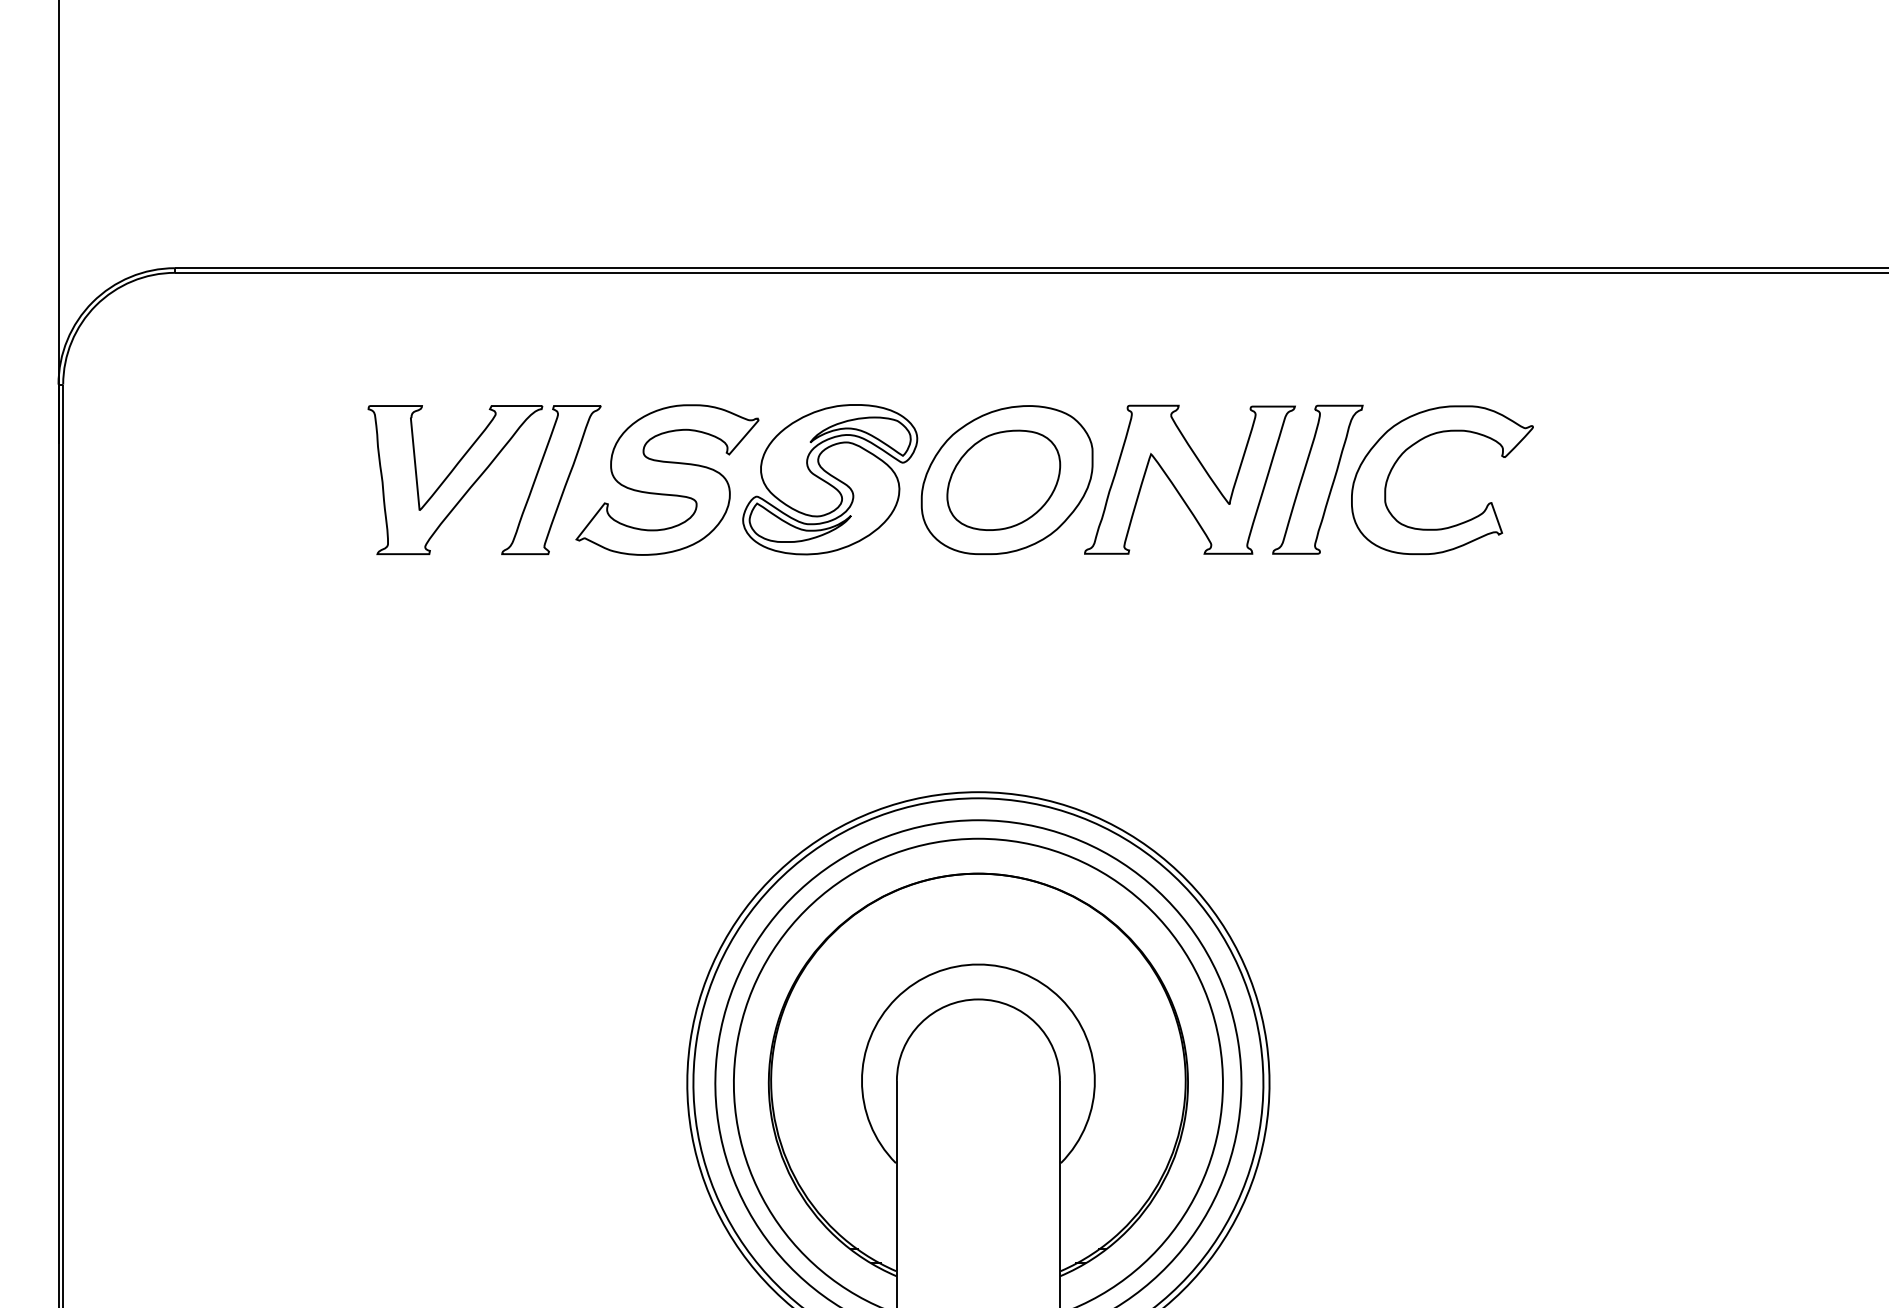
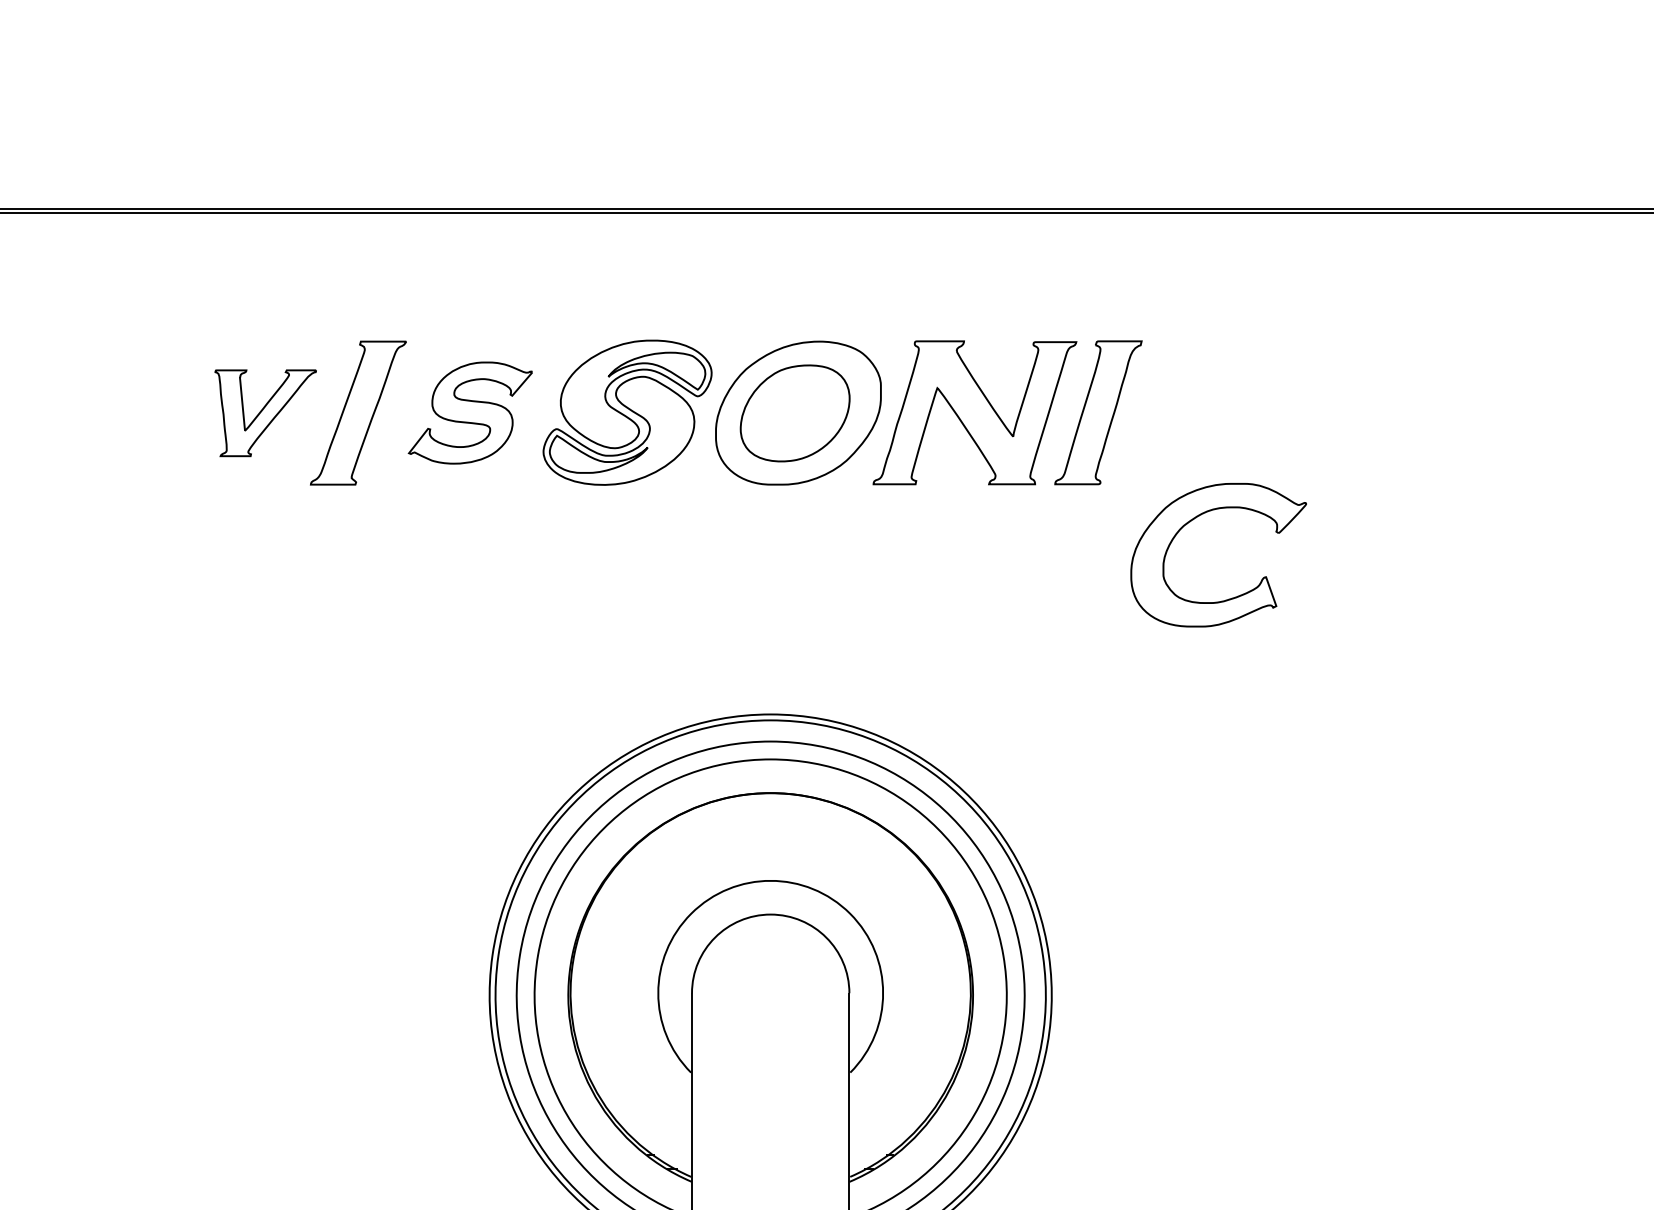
part: (1417, 443) -> (1194, 519), moved
part: (667, 479) -> (470, 412), size x0.7
part: (455, 480) -> (265, 413), size x0.6

